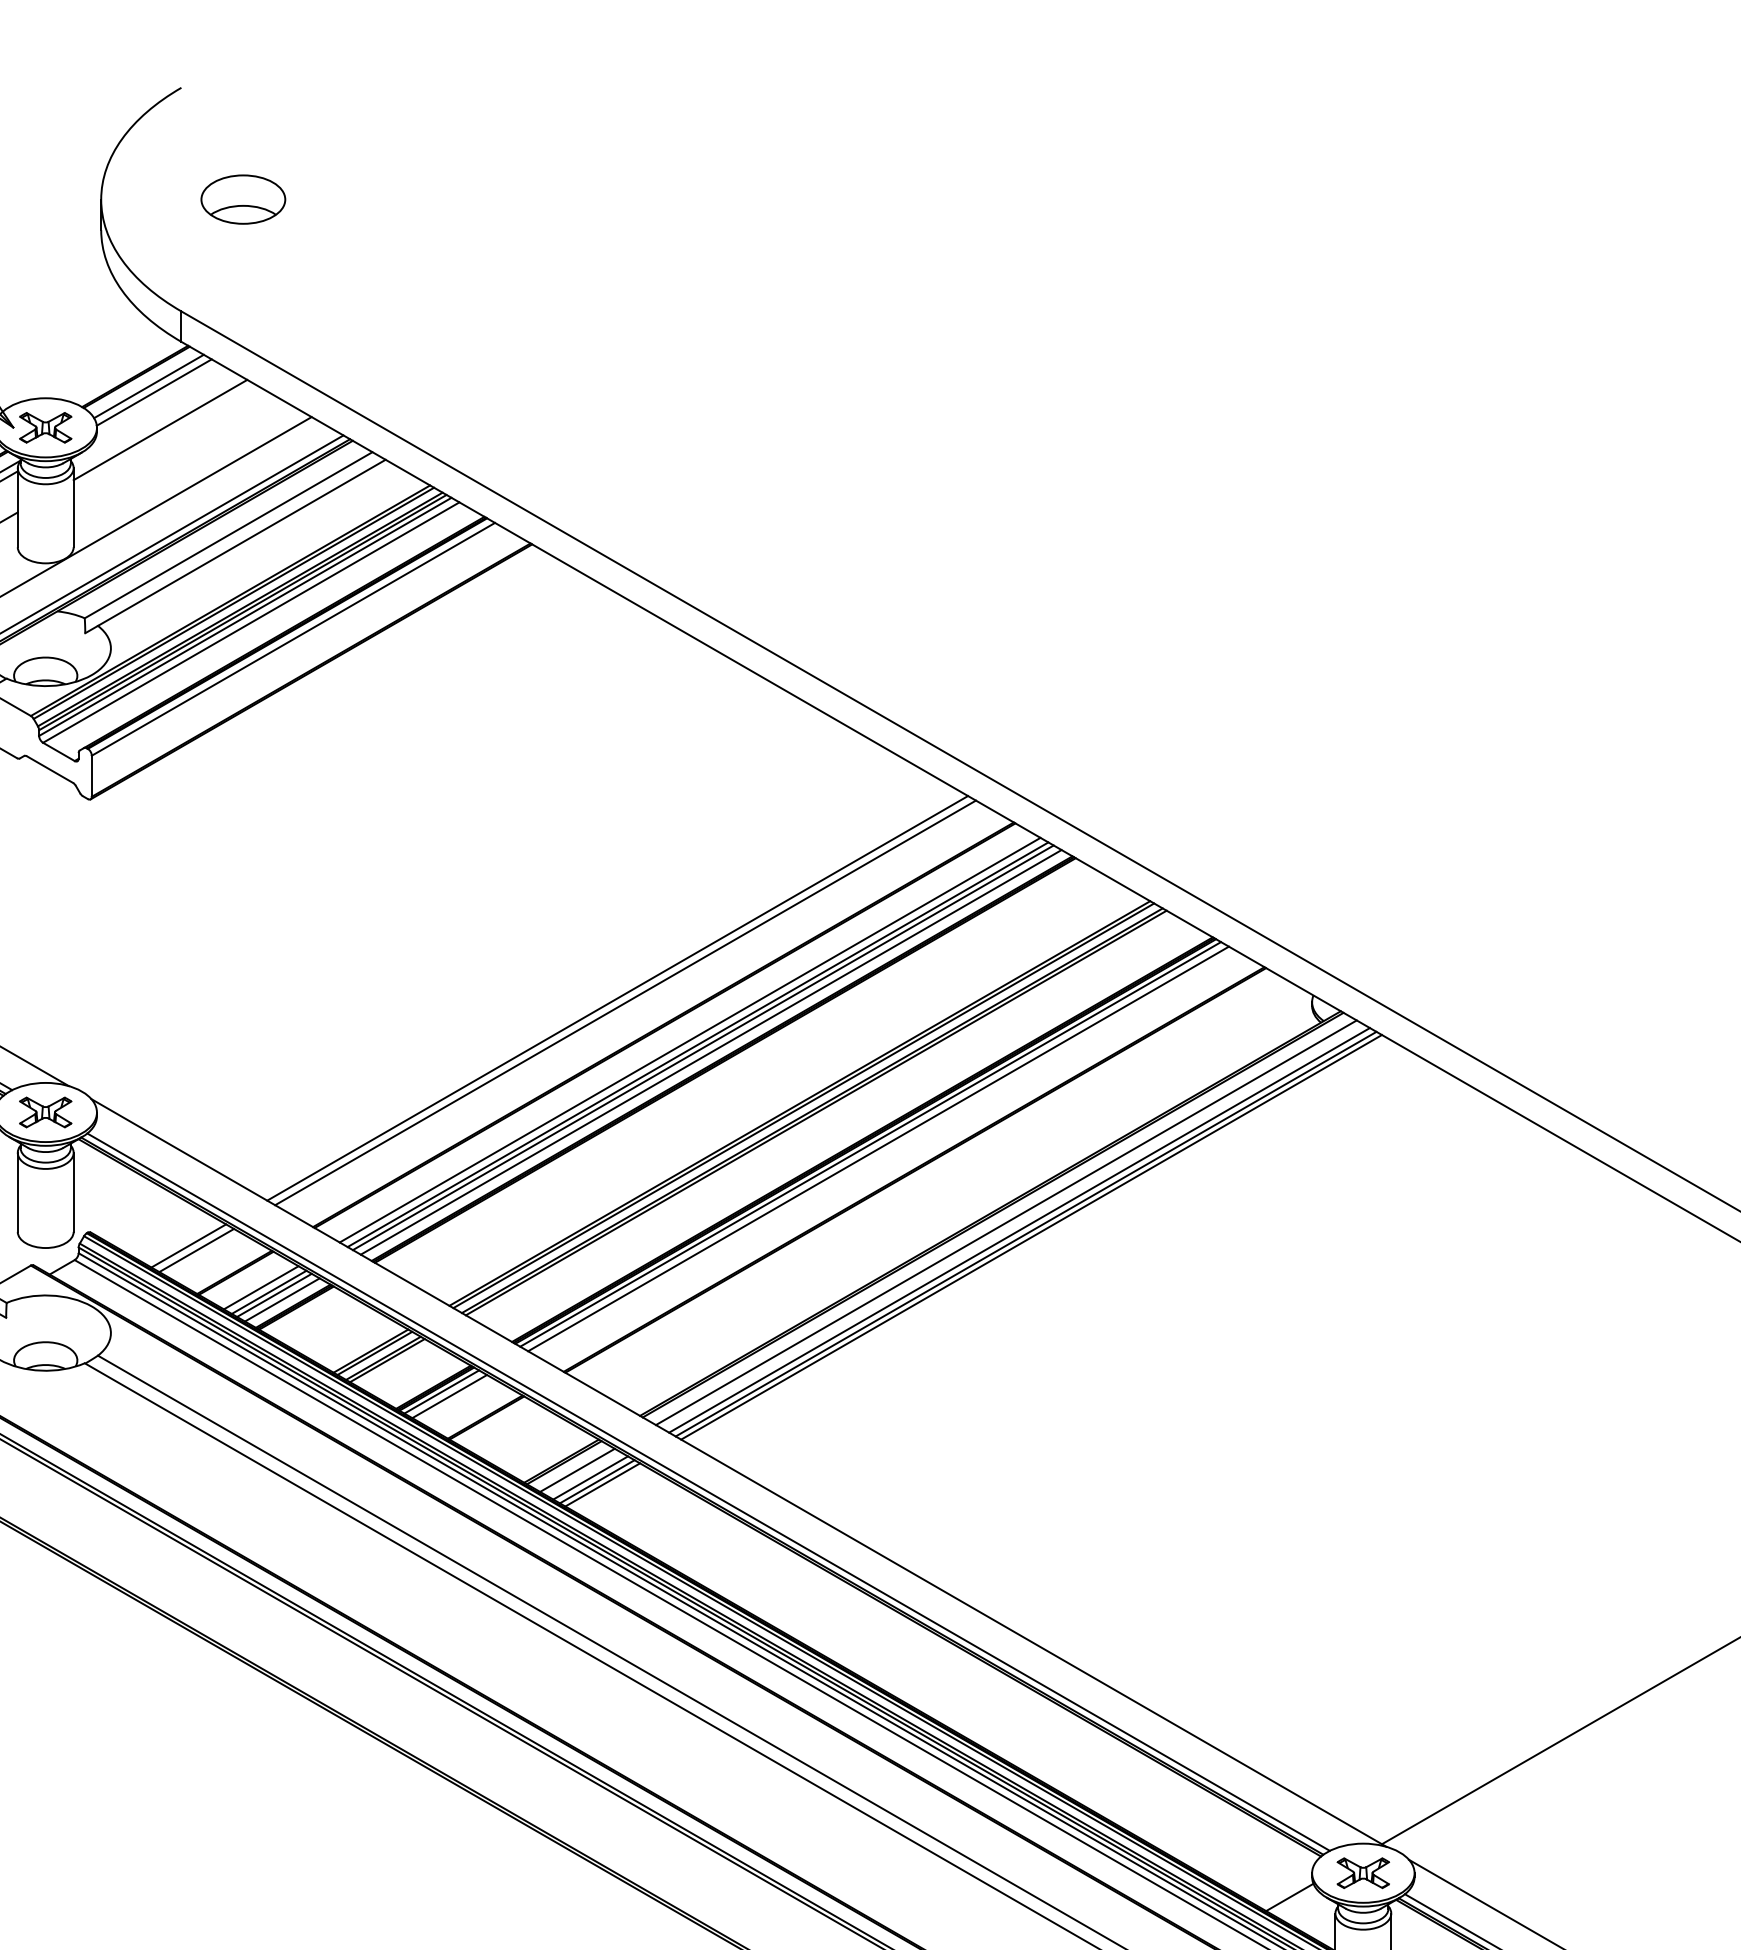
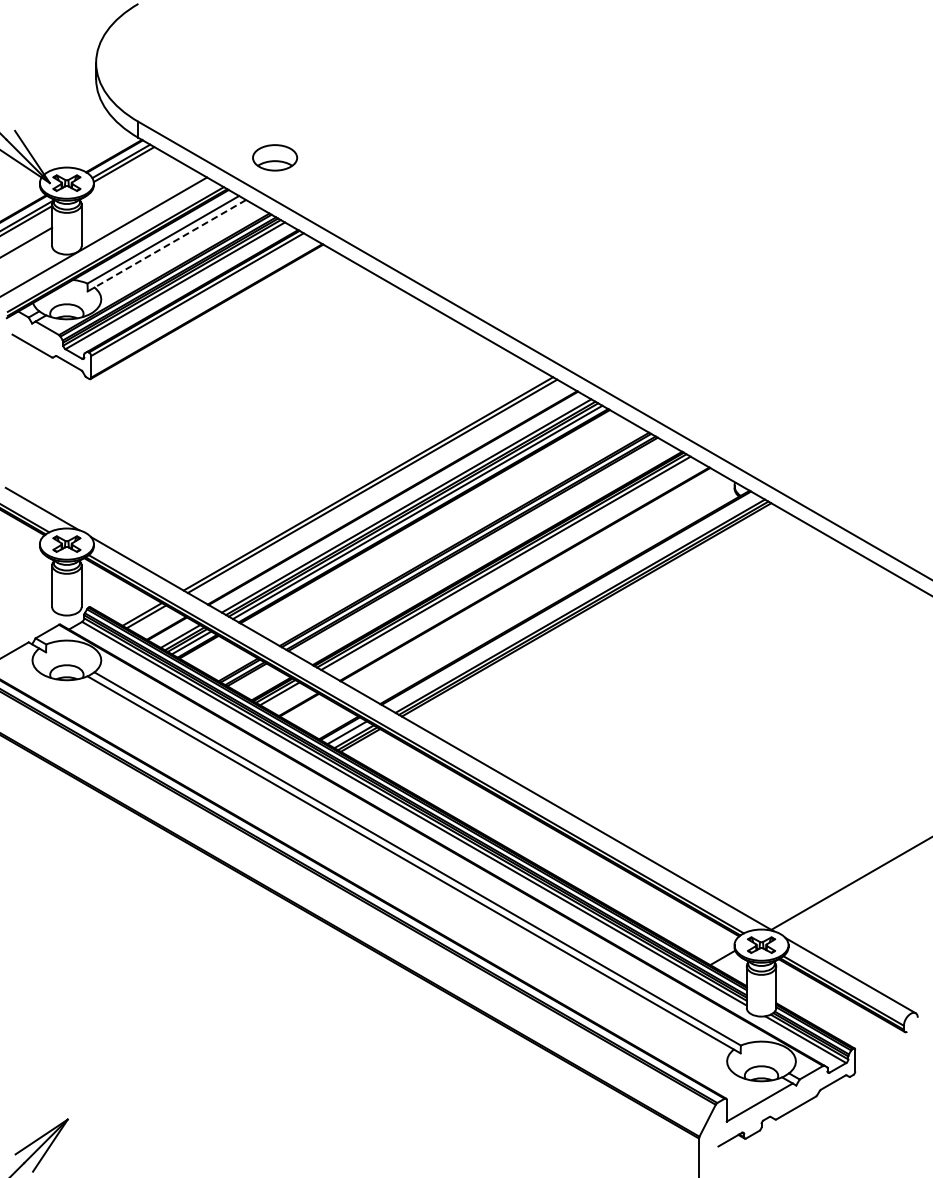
part: (244, 198) -> (275, 157), moved
line: (160, 428) -> (127, 183), removed
line: (242, 542) -> (170, 243), solid -> dashed
line: (1006, 1221) -> (573, 601), removed

